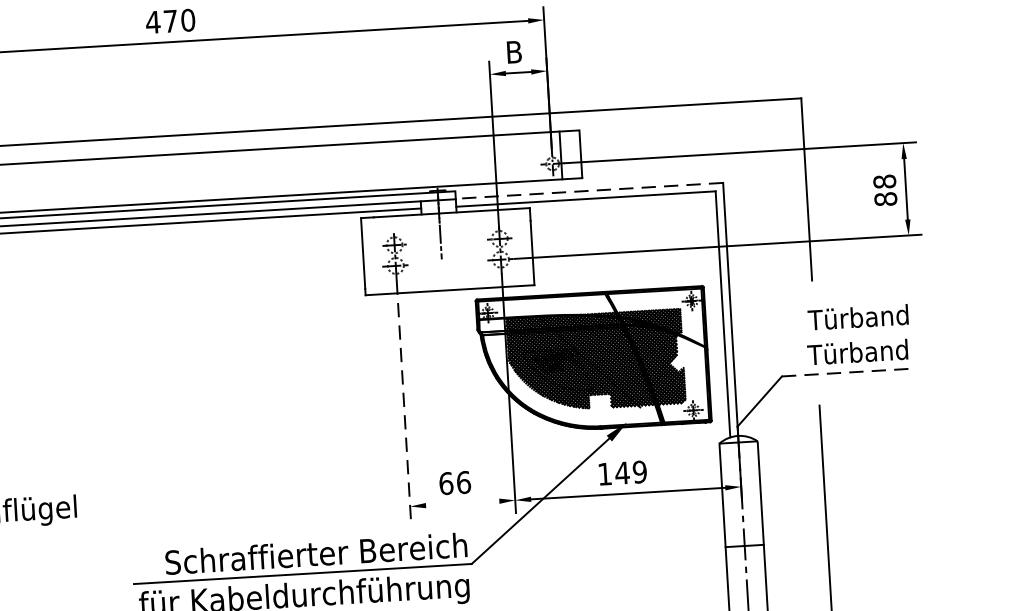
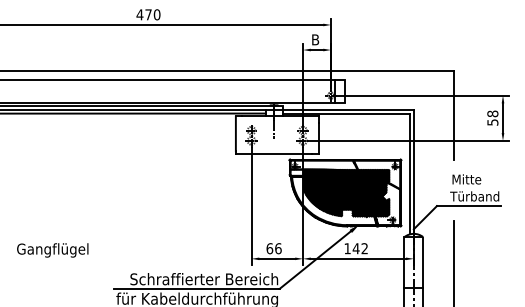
line: (589, 190) -> (348, 109), dashed -> solid
text: (885, 199) -> (492, 122), 88 -> 58
text: (857, 317) -> (475, 179), Türband -> Mitte
line: (848, 373) -> (469, 206), dashed -> solid
line: (403, 399) -> (251, 206), dashed -> solid
text: (639, 471) -> (364, 248), 149 -> 142
line: (463, 502) -> (277, 258), added

